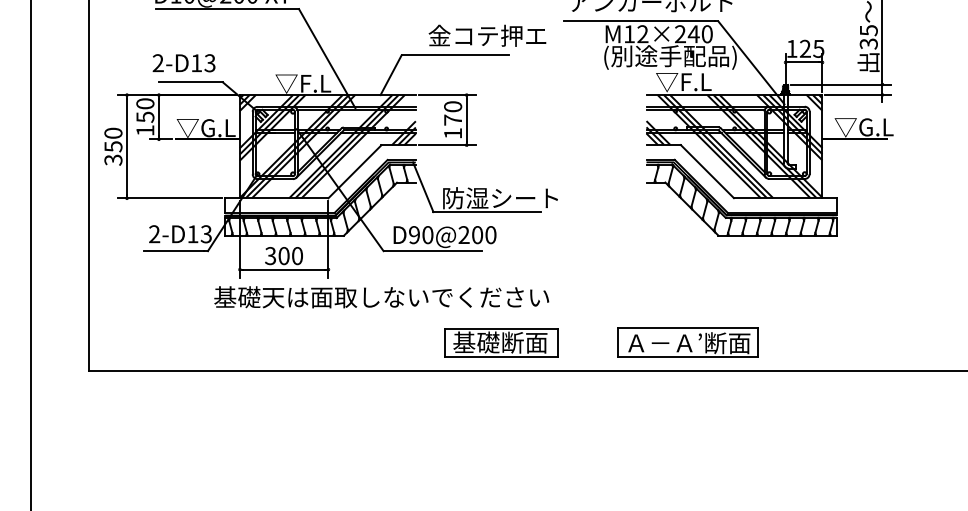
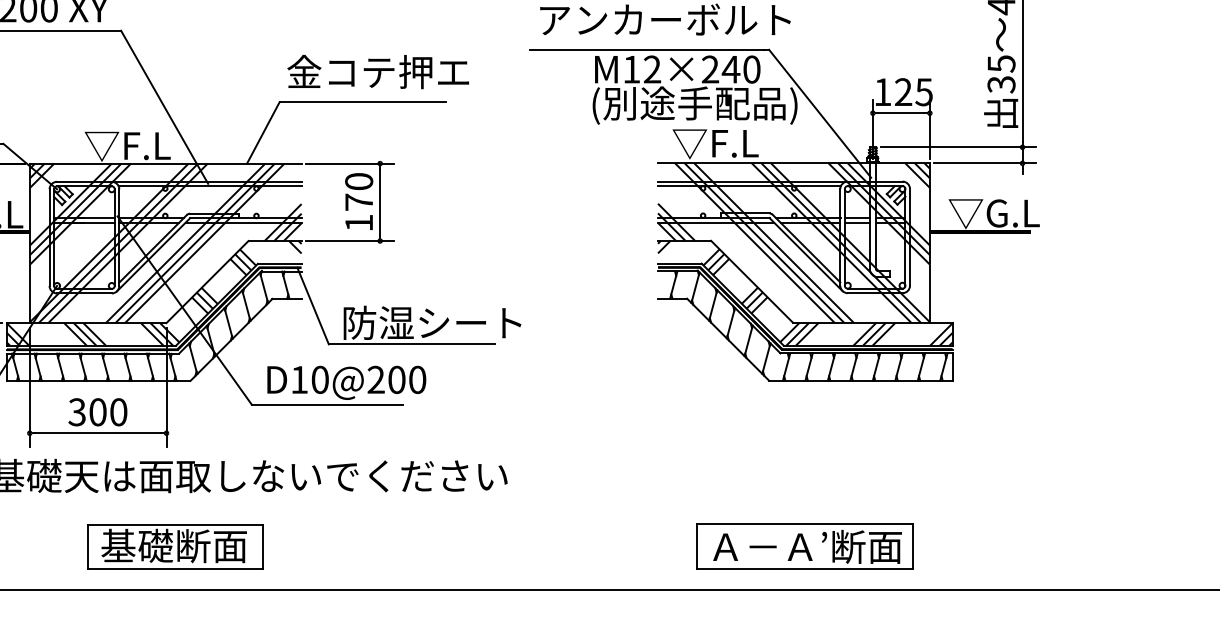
text: (487, 35) -> (378, 71), moved
hatch: (741, 178) -> (804, 292), added
hatch: (320, 179) -> (154, 293), added
text: (414, 235) -> (299, 380), D90@200 -> D10@200
part: (501, 342) -> (175, 545), moved
part: (687, 342) -> (804, 545), moved

